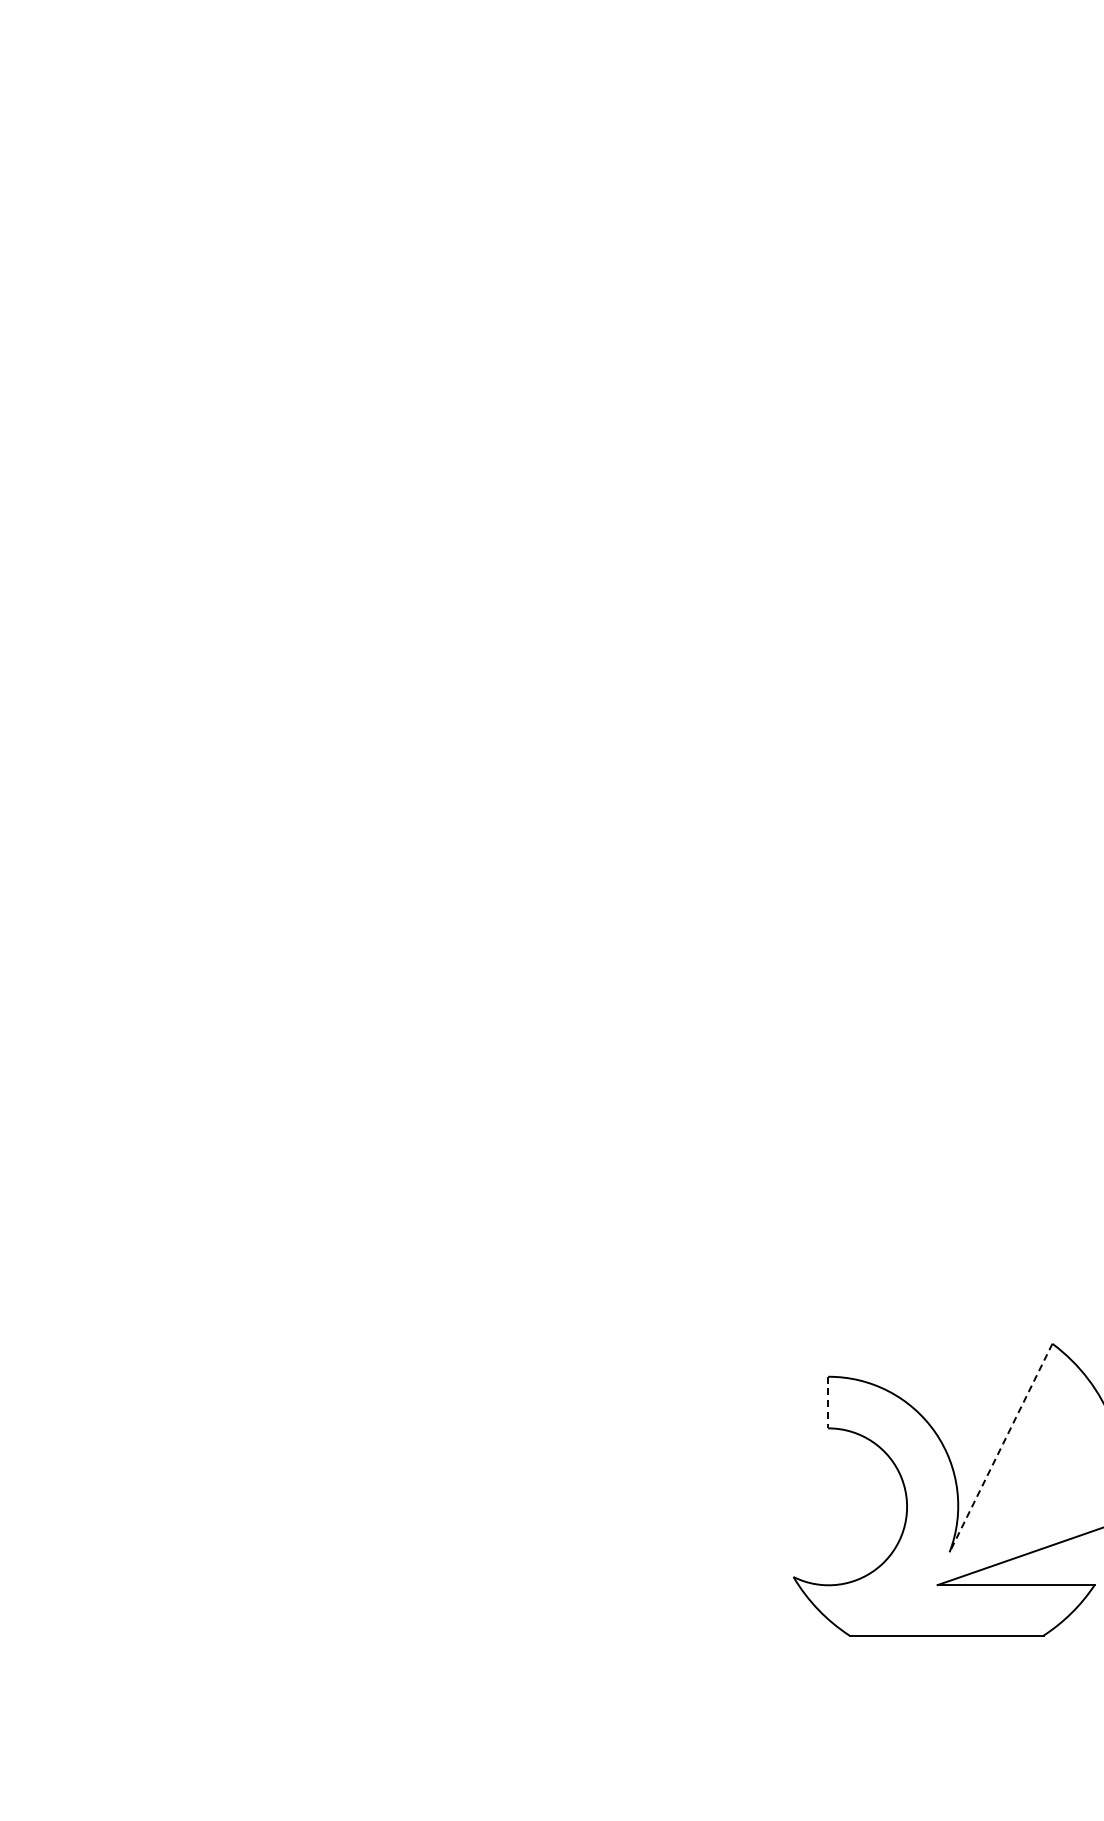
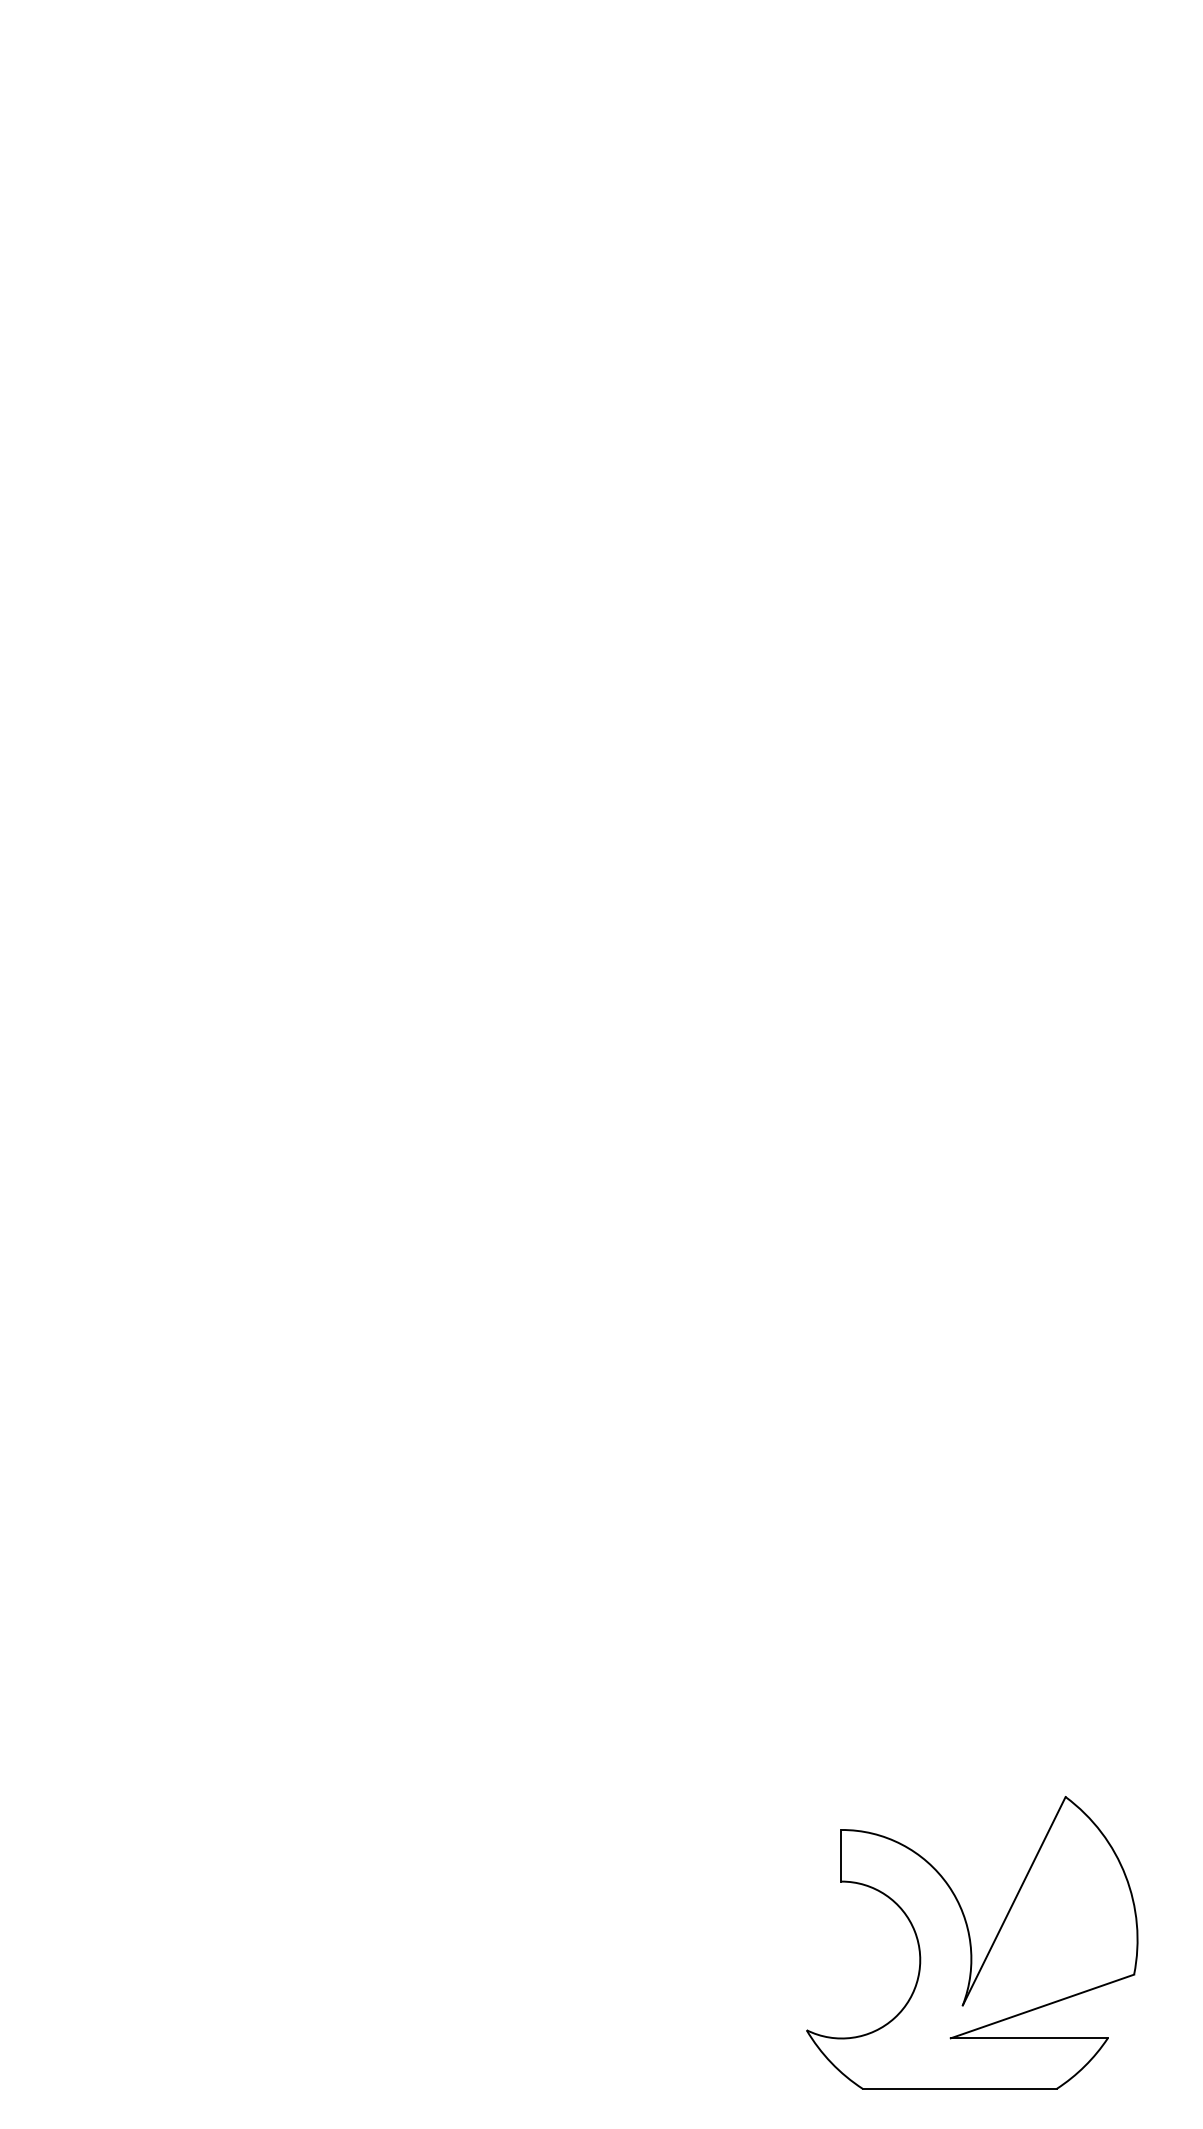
line: (828, 1402) -> (841, 1855), dashed -> solid
line: (1000, 1448) -> (1013, 1901), dashed -> solid

